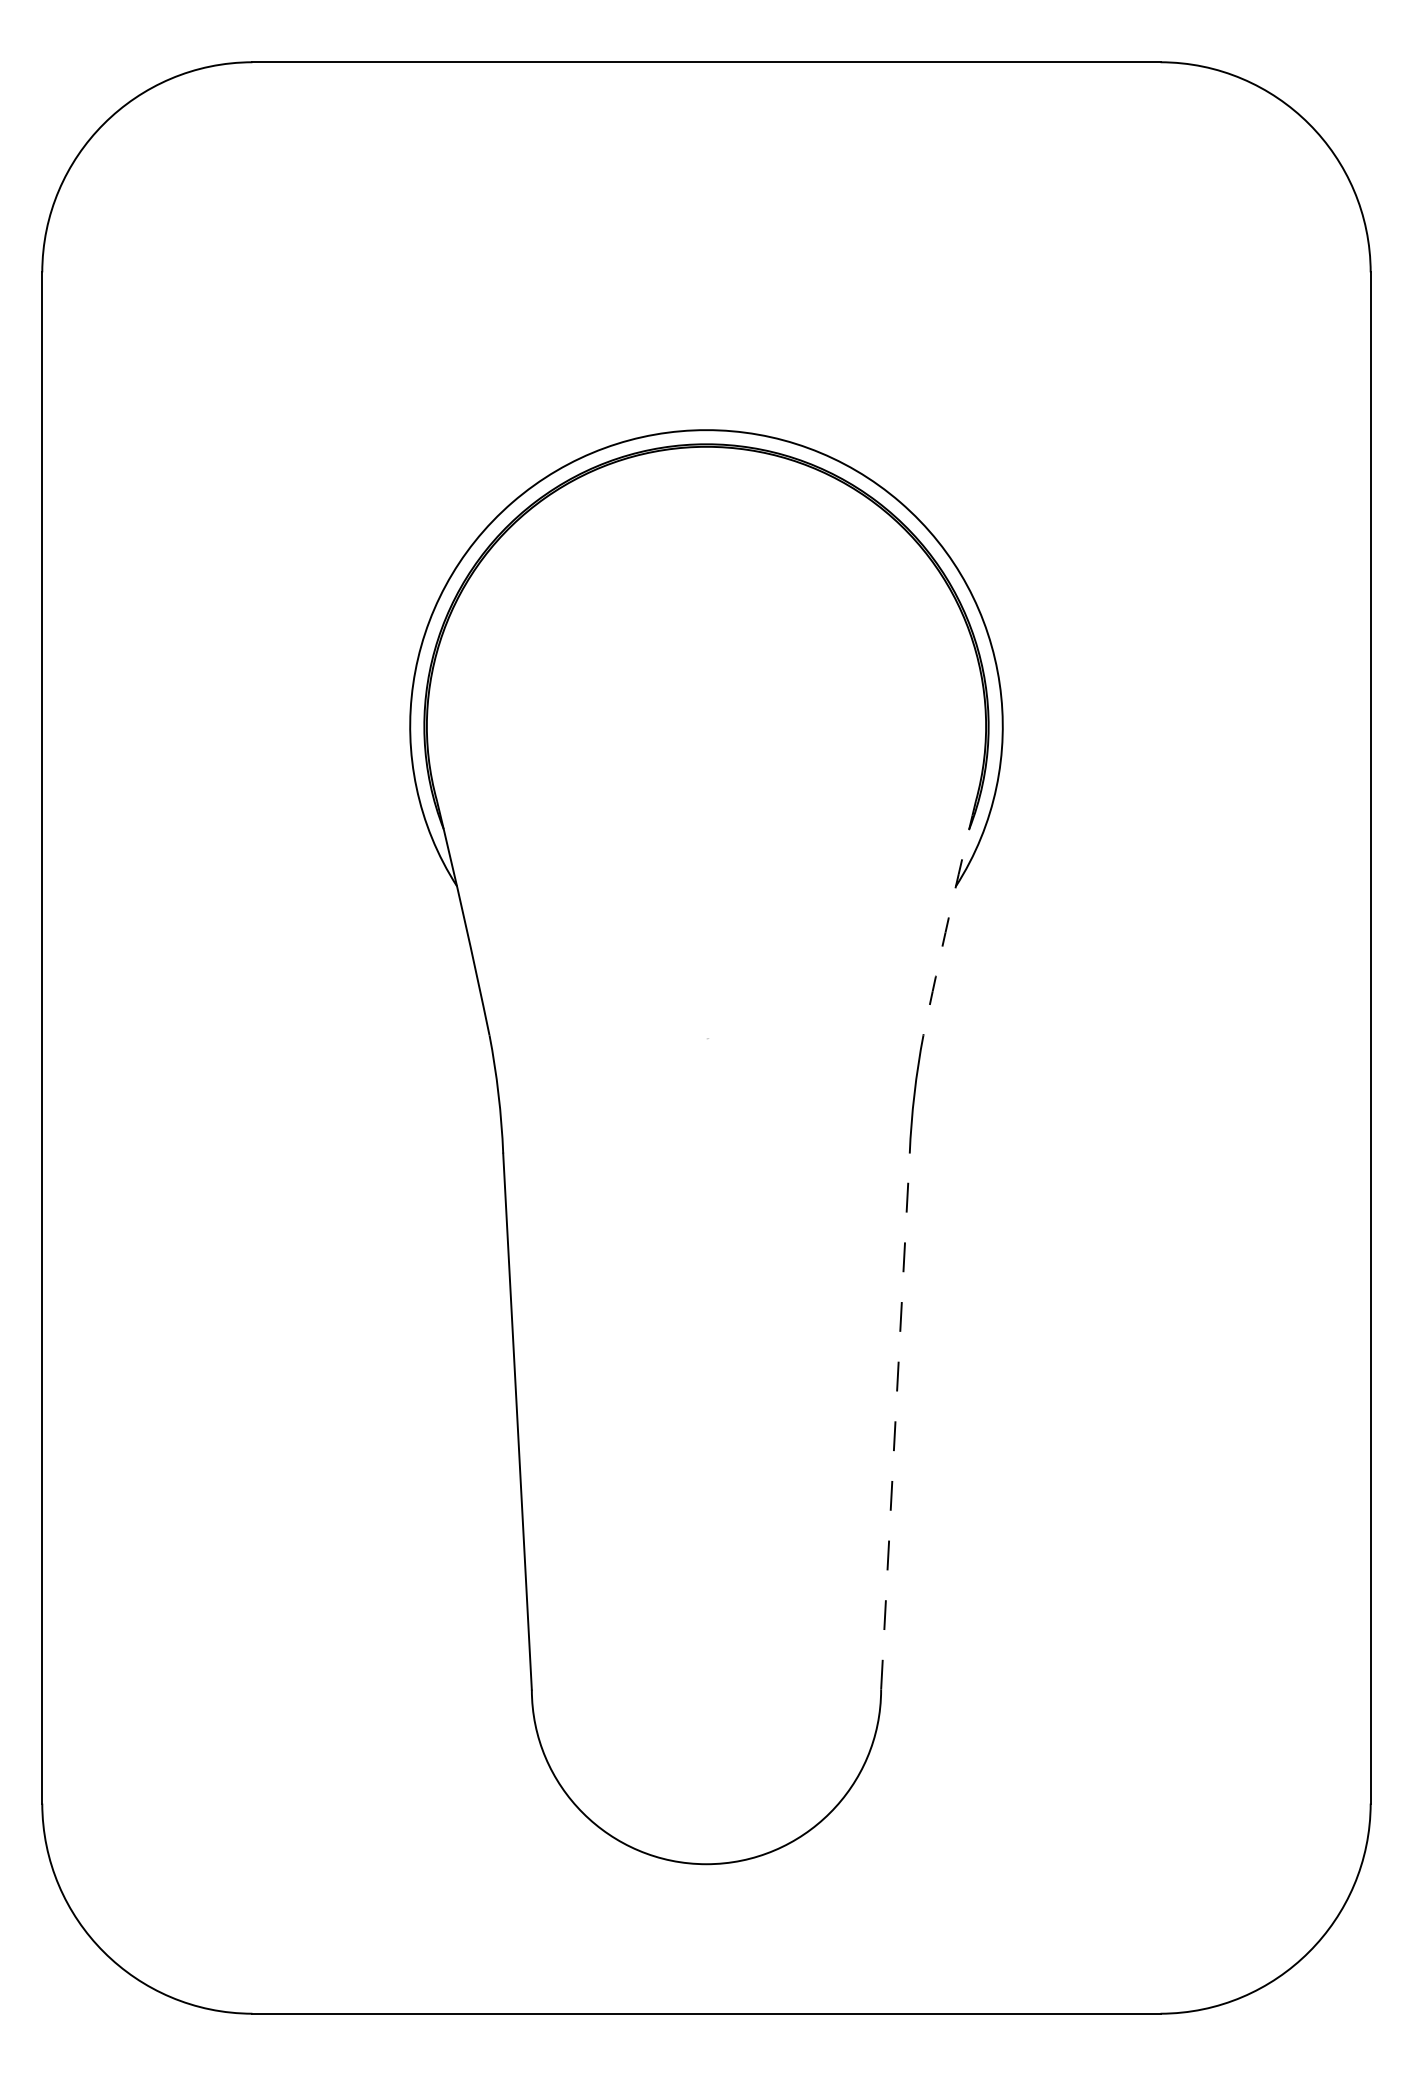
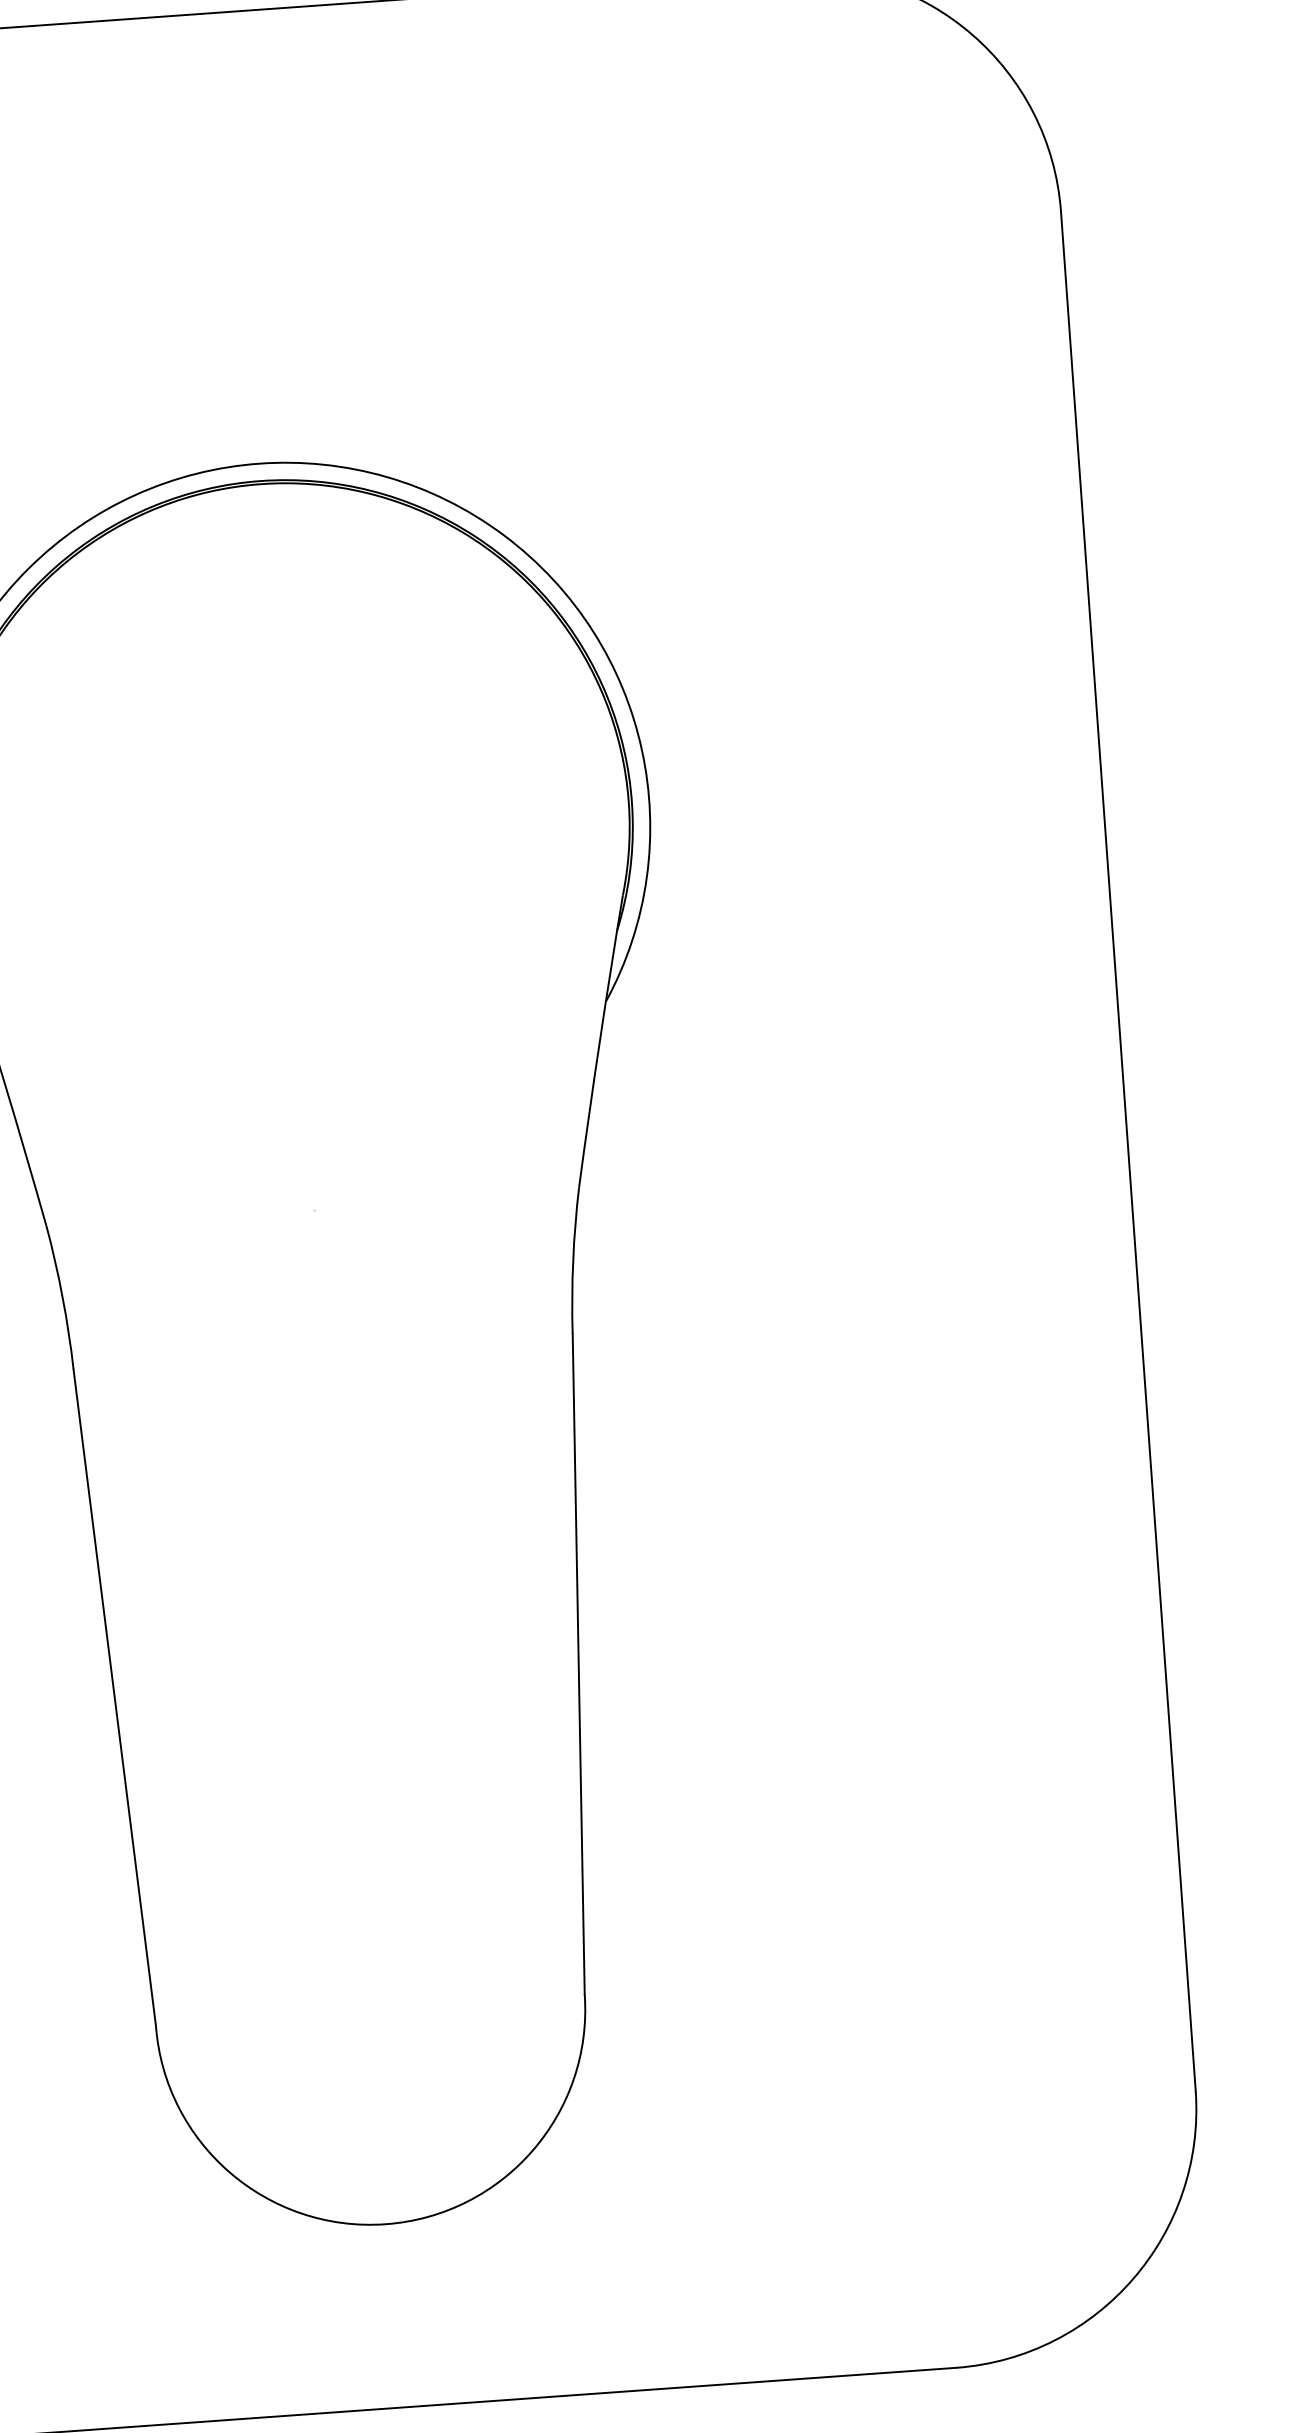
arc: (948, 918) -> (599, 1041), dashed -> solid
line: (895, 1421) -> (578, 1664), dashed -> solid

